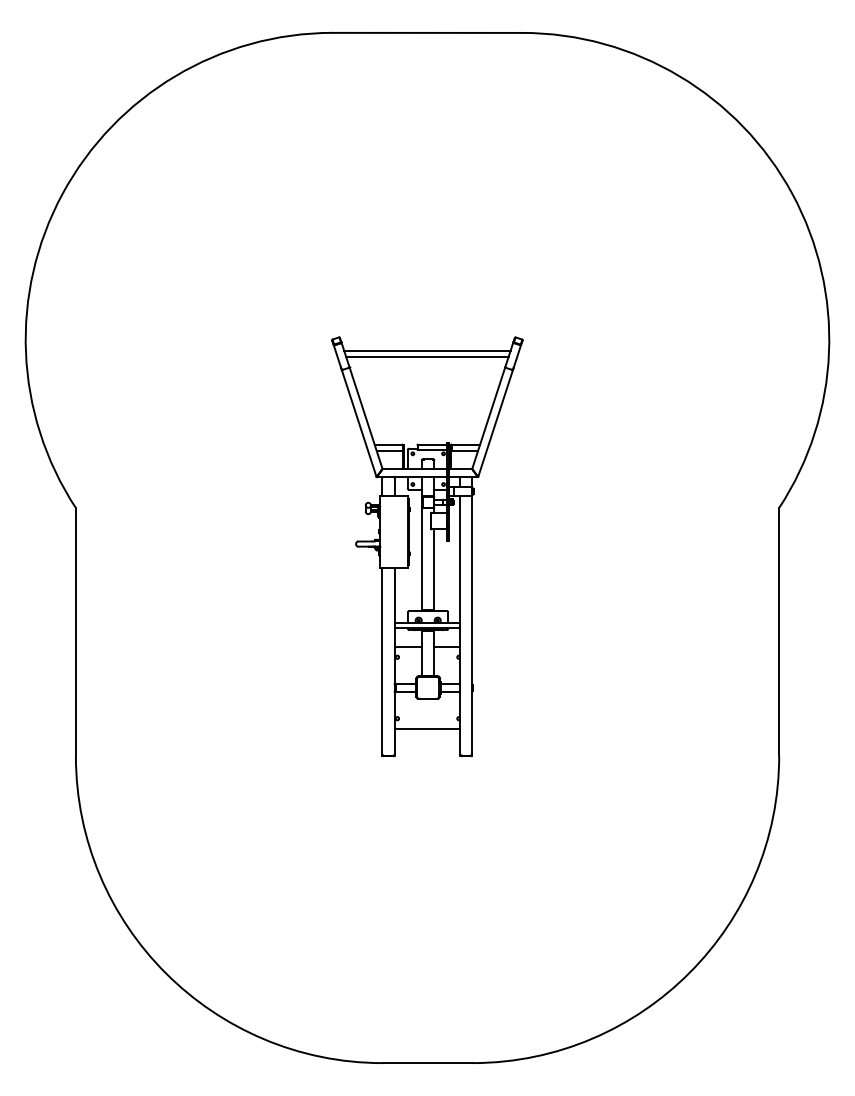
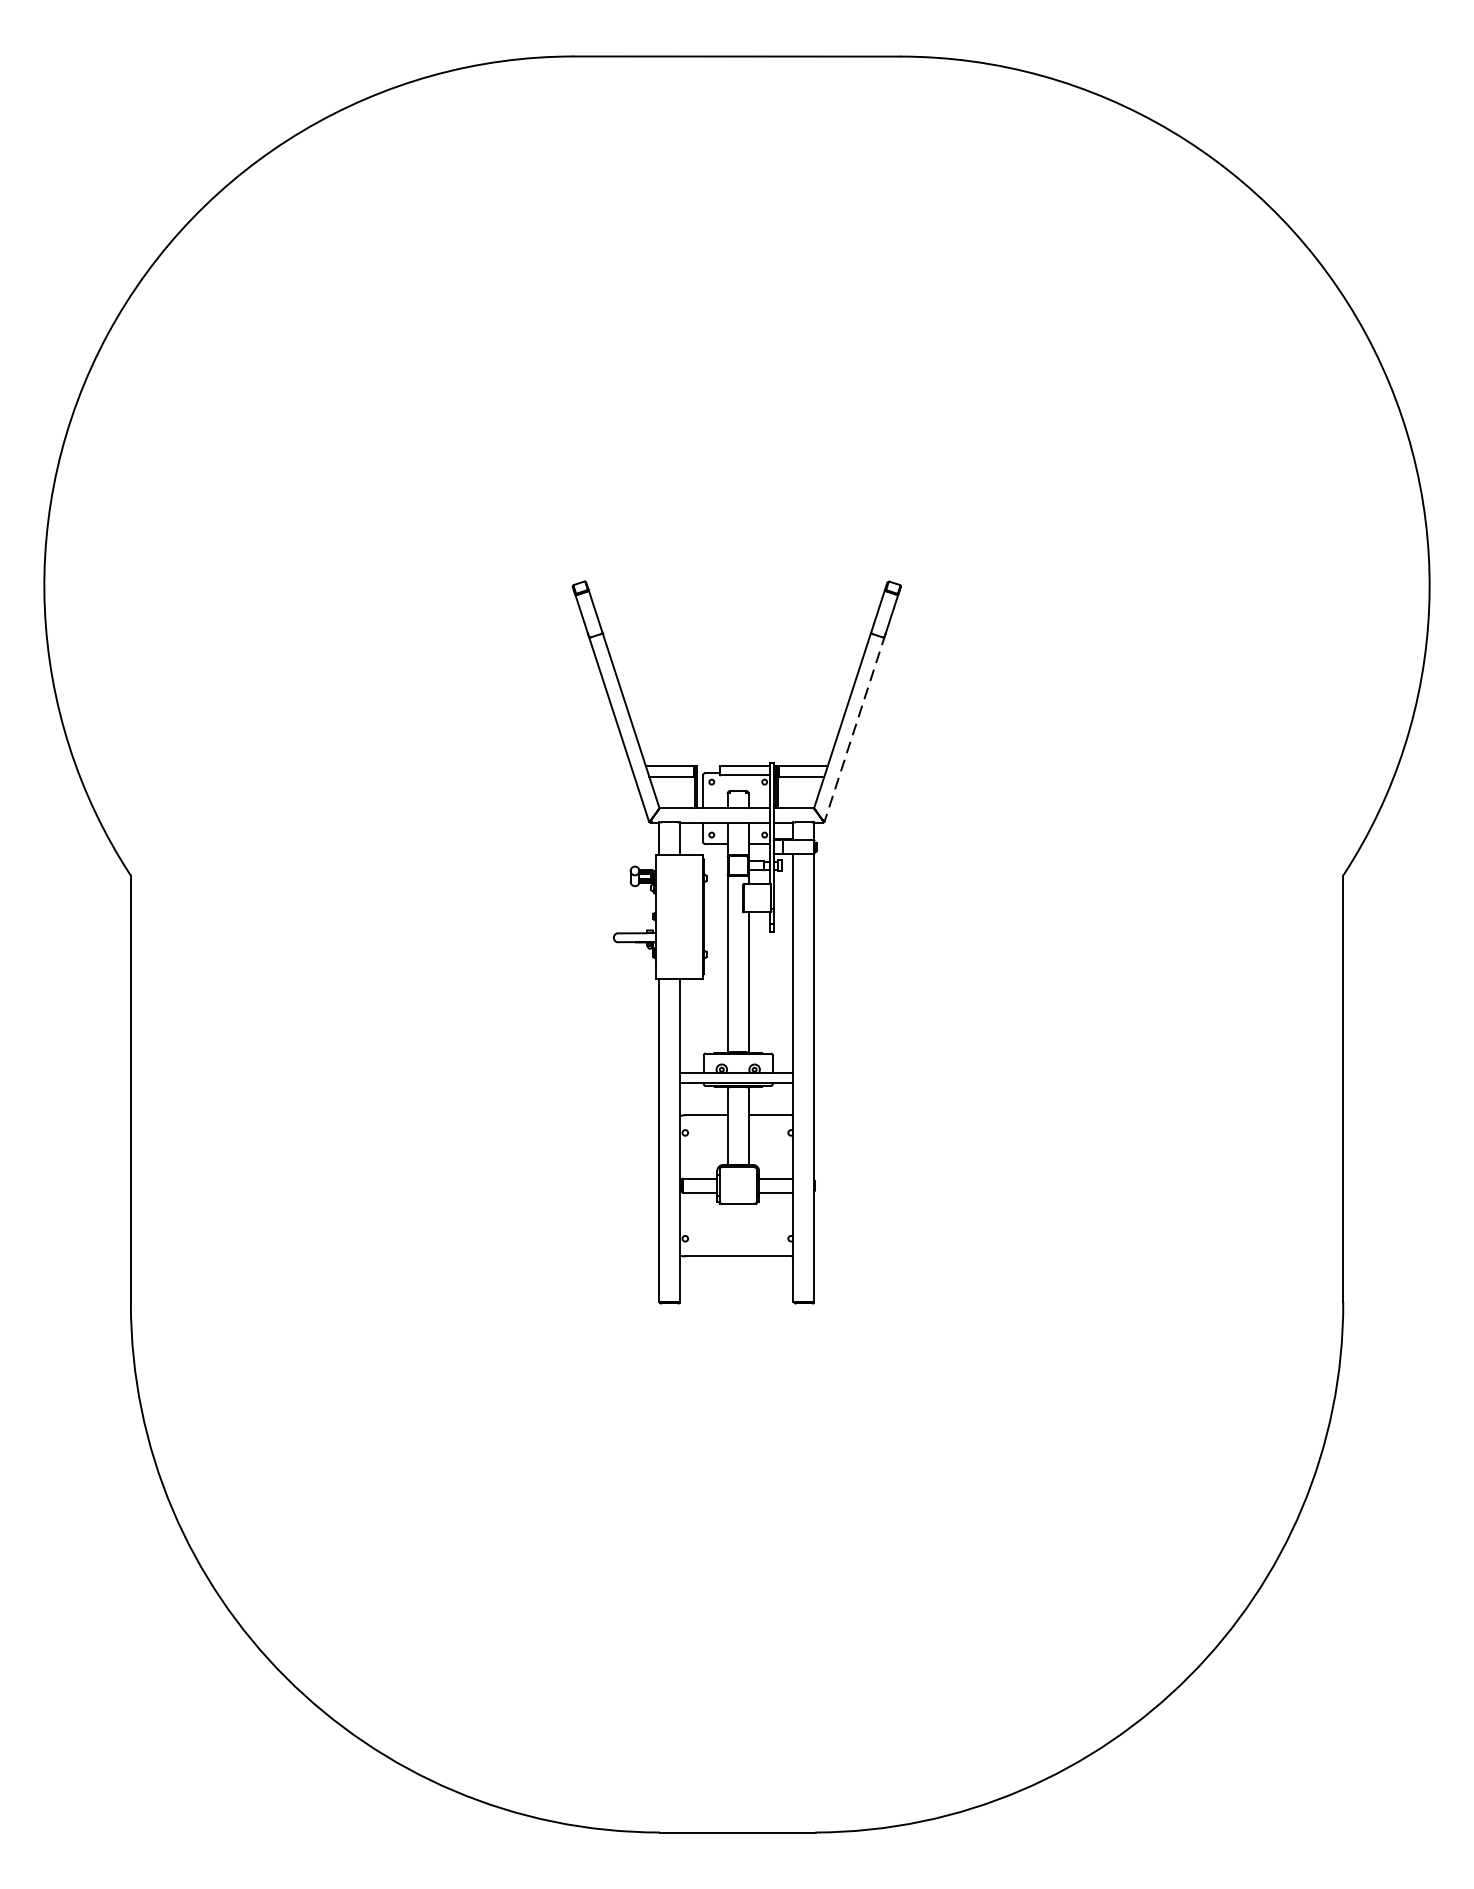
line: (427, 350) -> (737, 604), removed
line: (427, 356) -> (737, 614), removed
line: (495, 422) -> (854, 728), solid -> dashed

